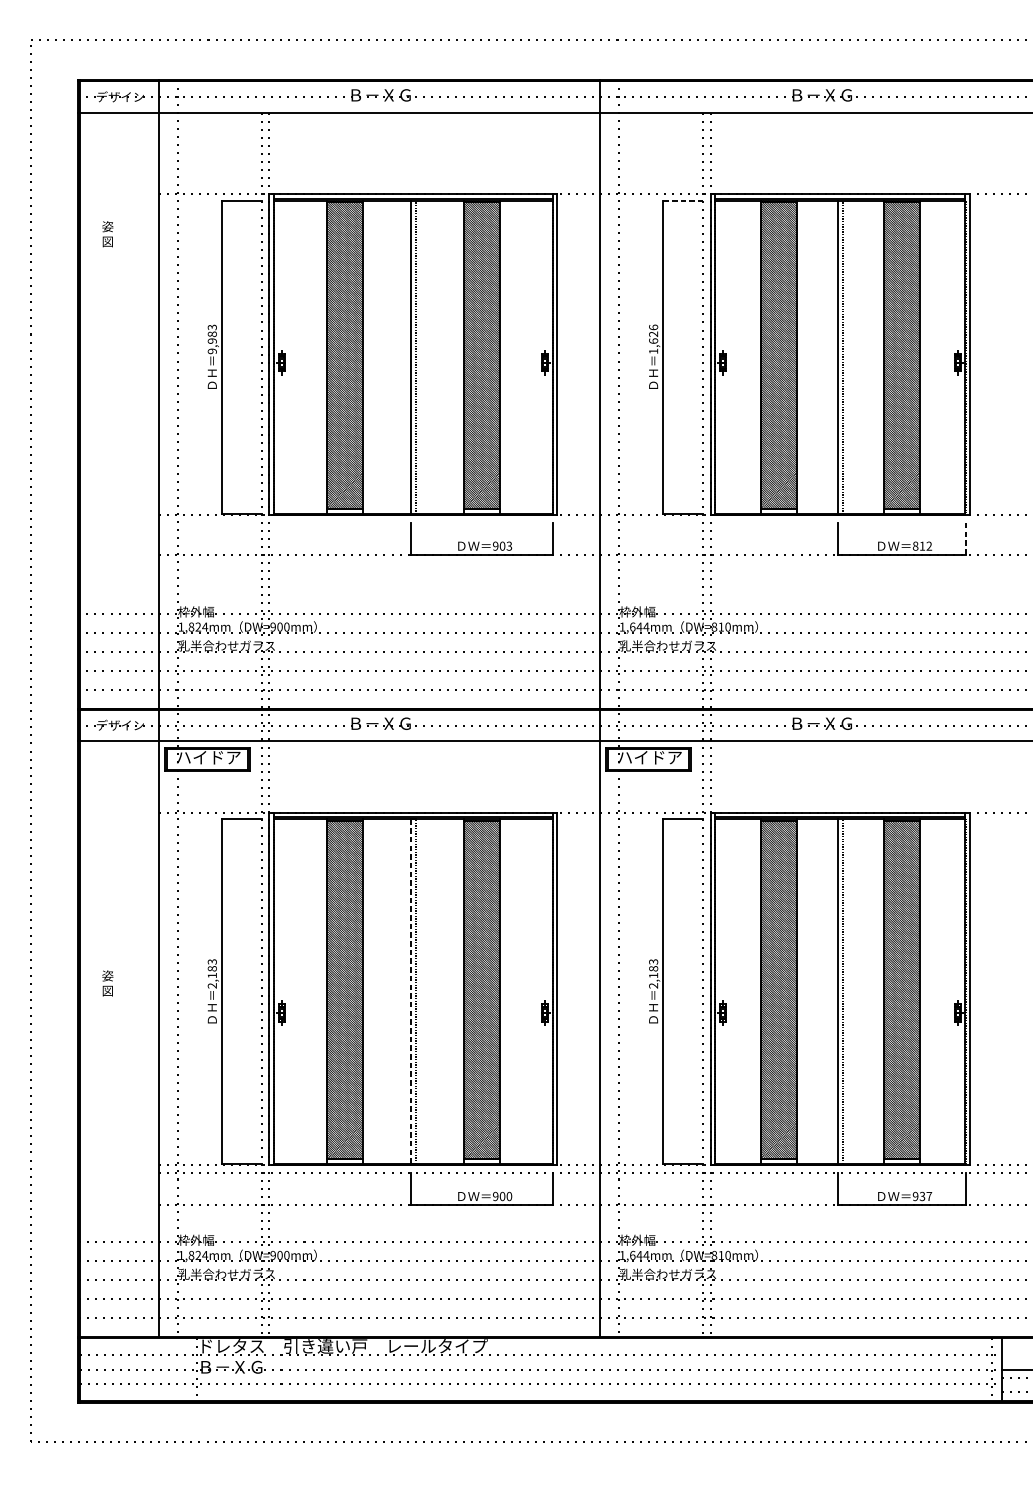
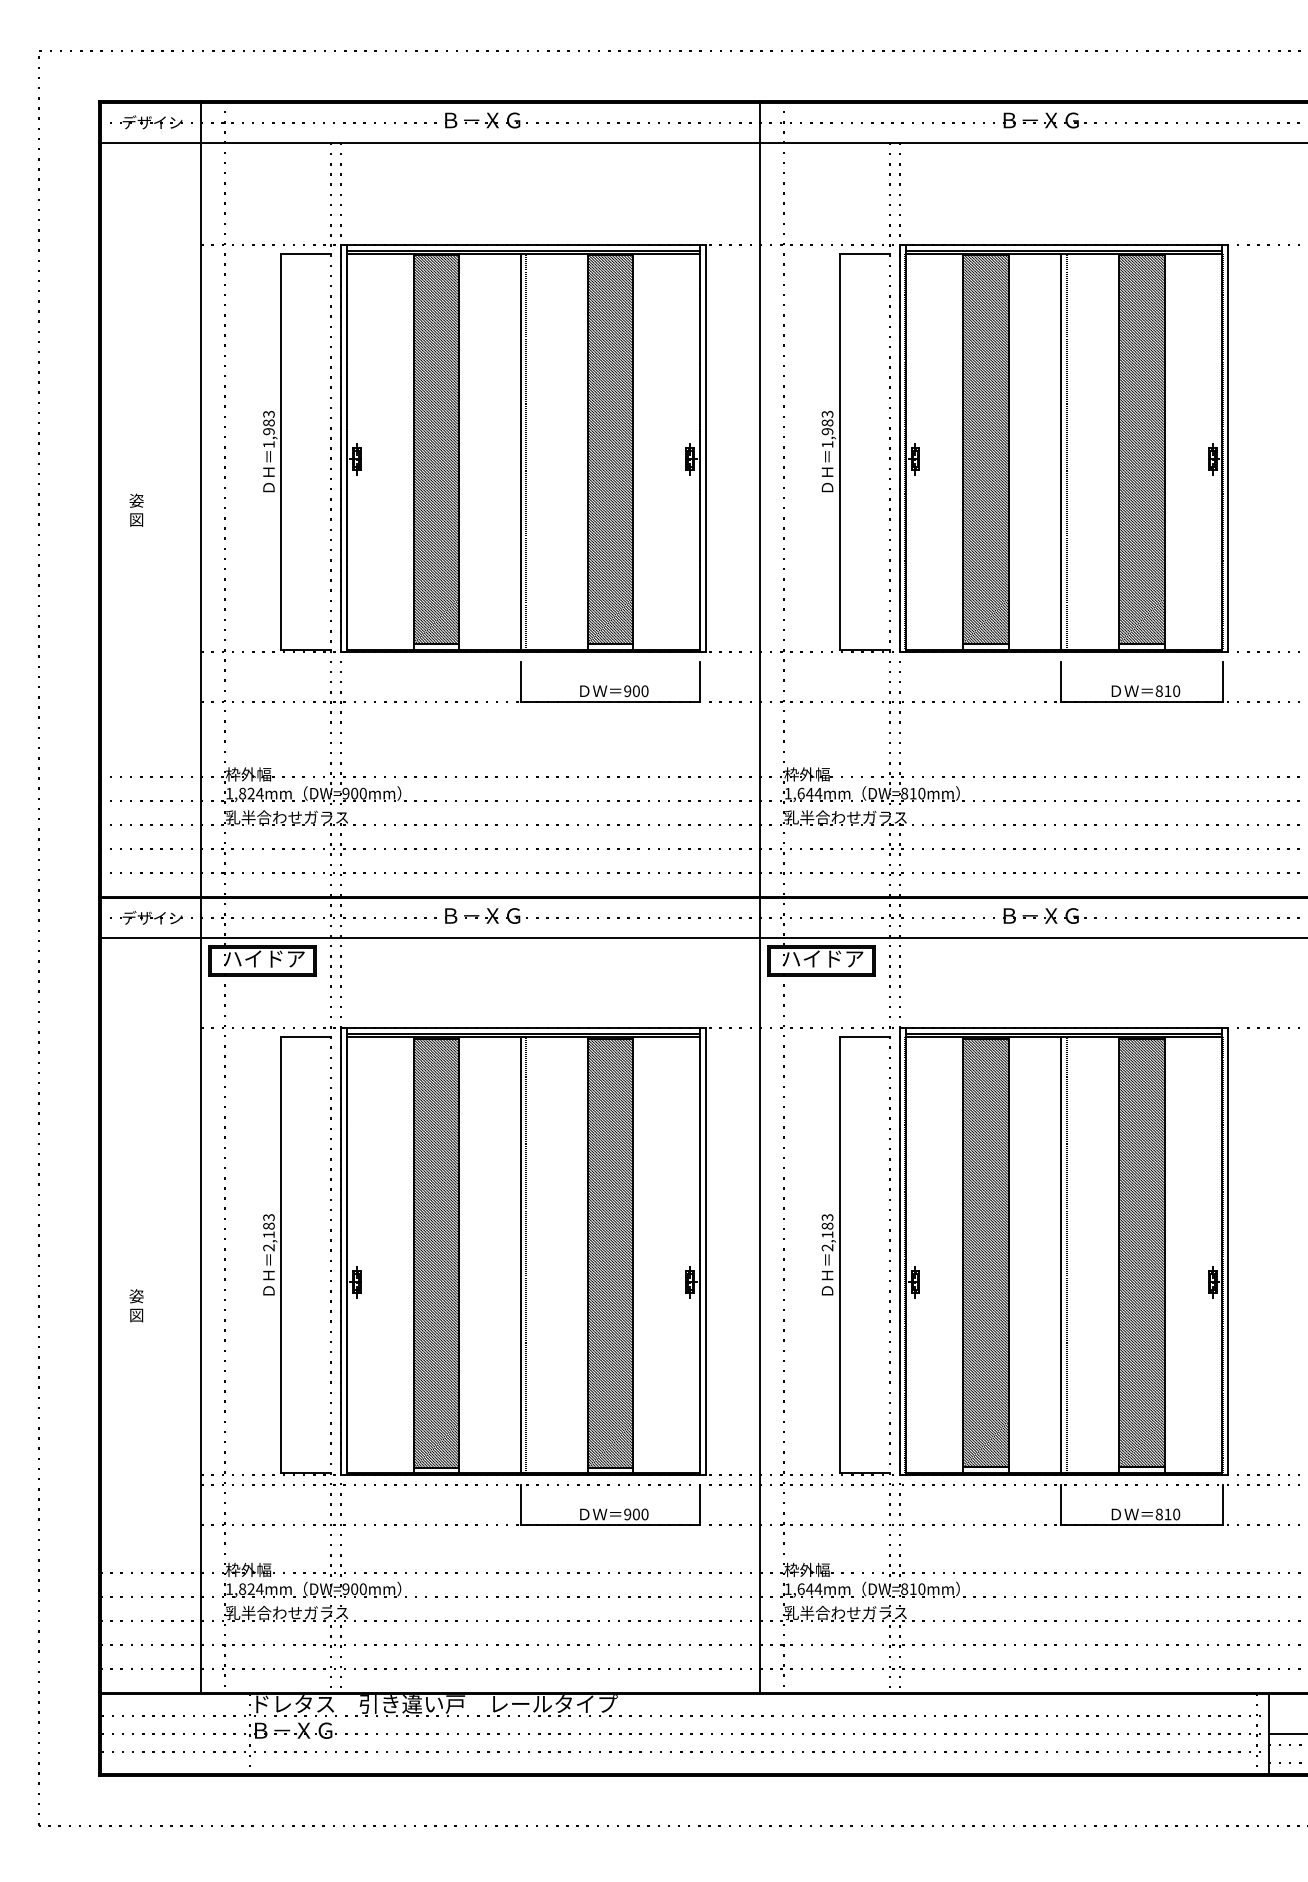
line: (682, 200) -> (864, 253), dashed -> solid
text: (107, 233) -> (136, 509), moved
text: (653, 333) -> (827, 422), 1,626 -> 1,983
text: (211, 351) -> (268, 444), 9,983 -> 1,983
line: (965, 538) -> (1222, 681), dashed -> solid
text: (508, 545) -> (644, 690), 903 -> 900
text: (929, 546) -> (1176, 691), 812 -> 810
text: (107, 983) -> (136, 1305), moved
line: (411, 991) -> (520, 1255), dashed -> solid
text: (922, 1196) -> (1167, 1514), 937 -> 810

